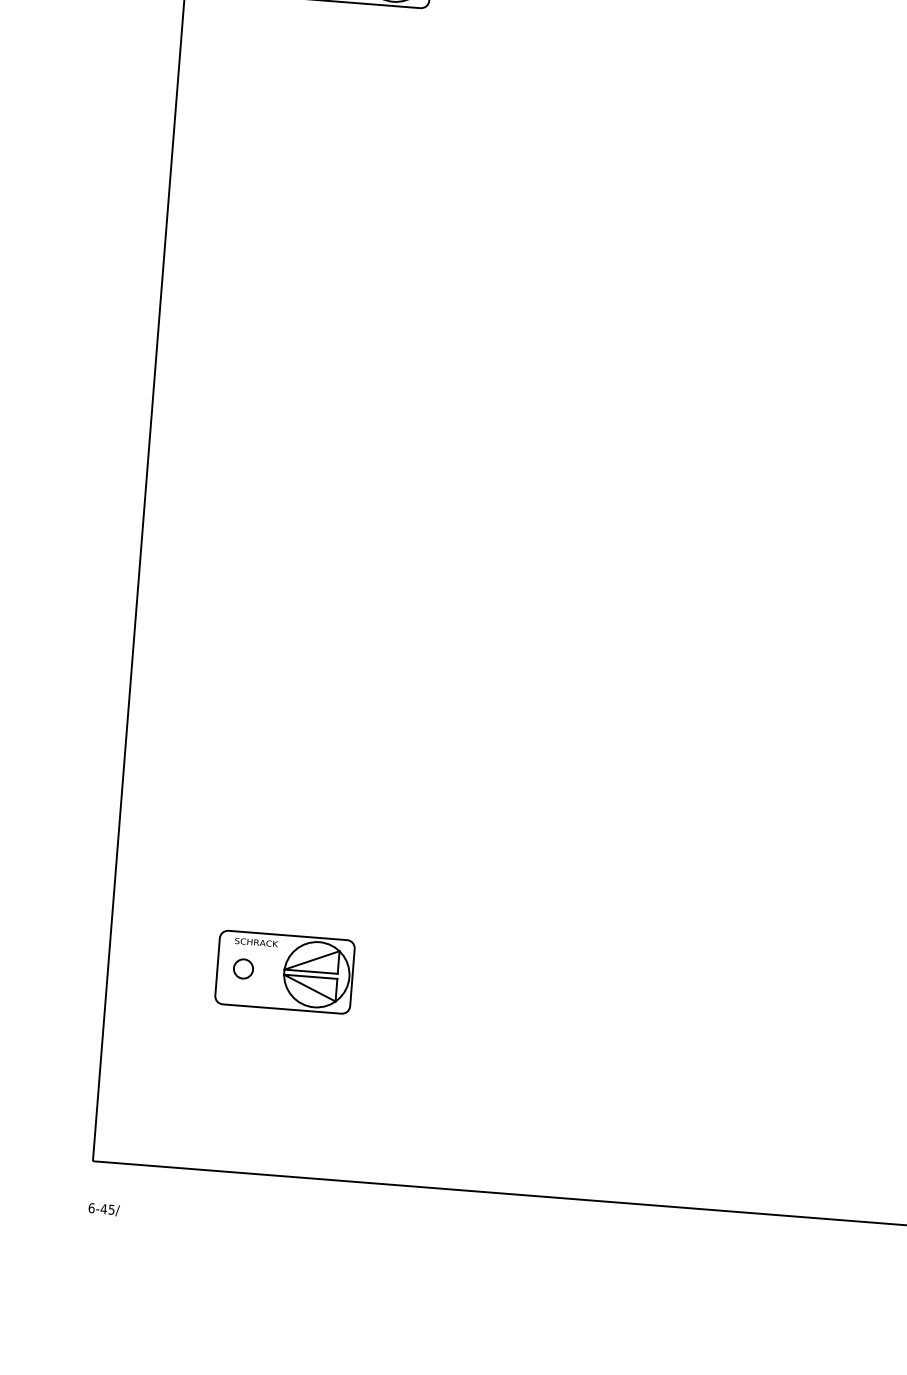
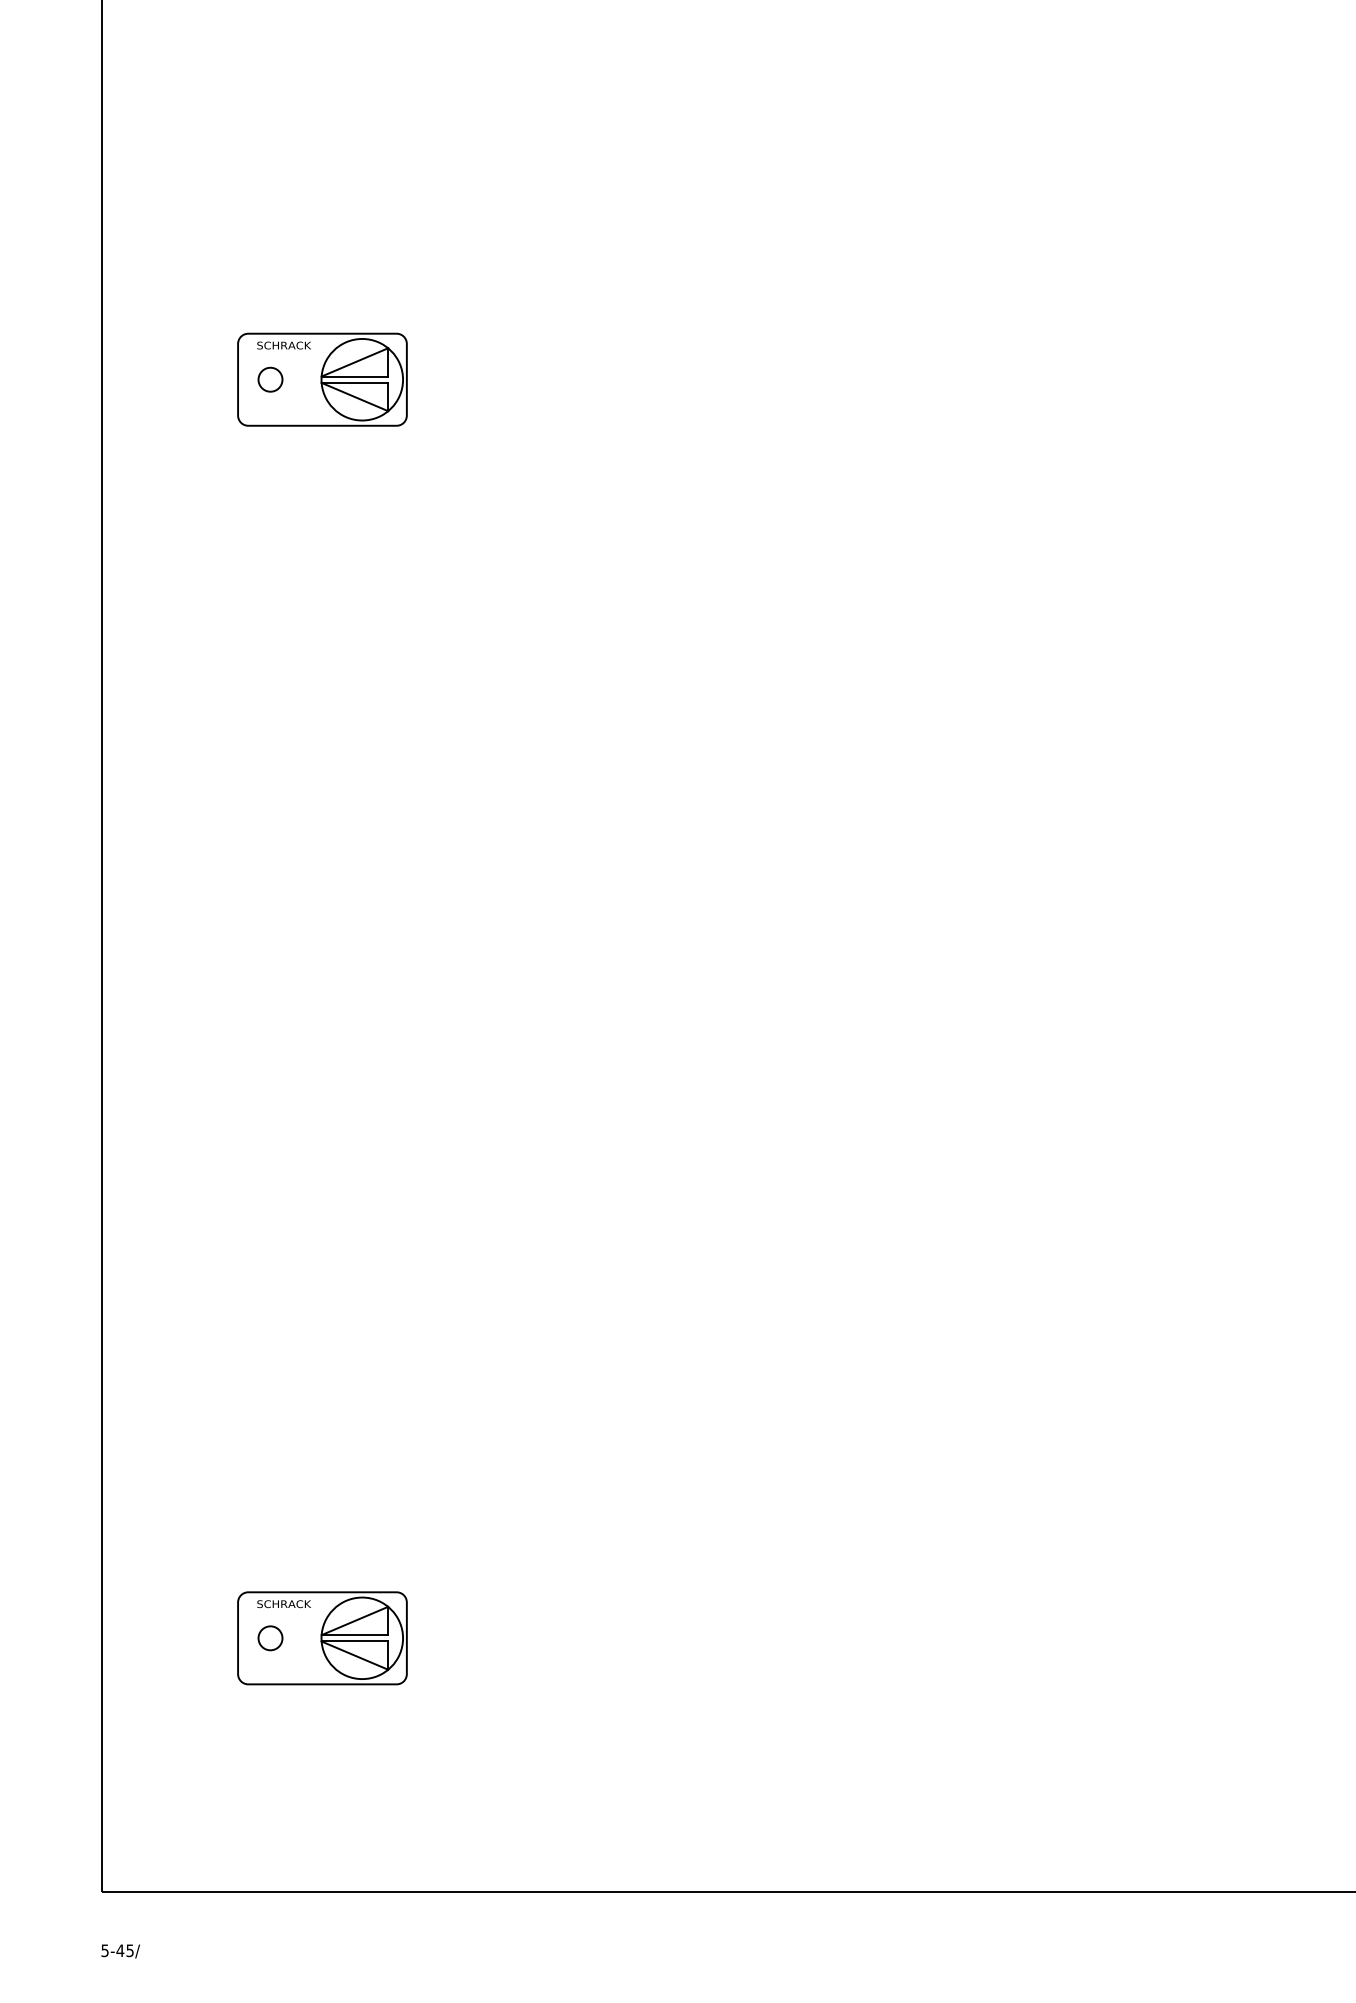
text: (91, 1207) -> (104, 1950), 6-45/ -> 5-45/

